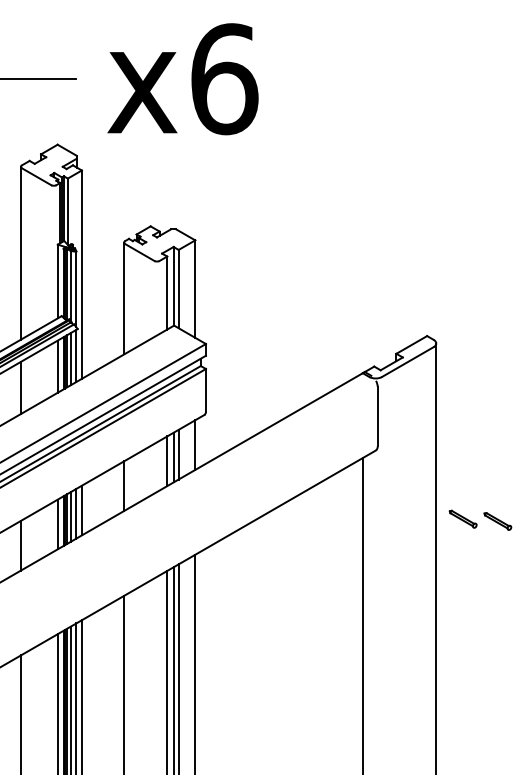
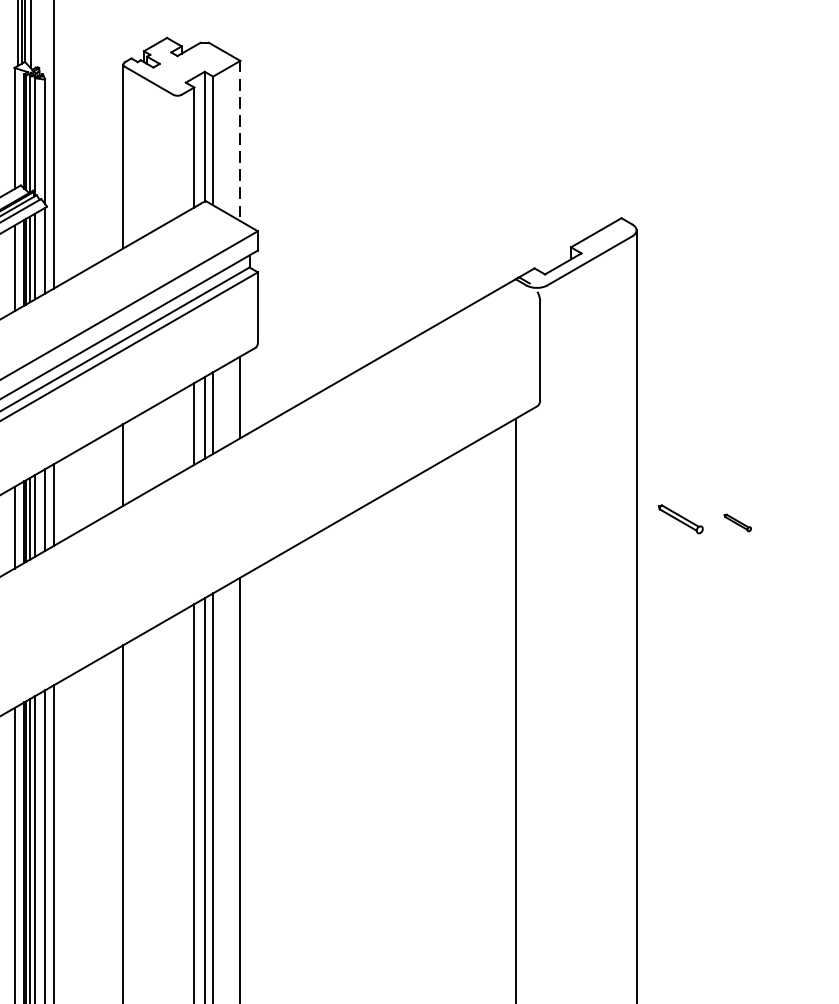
line: (195, 289) -> (240, 141), solid -> dashed
part: (497, 521) -> (737, 522), size x0.6

